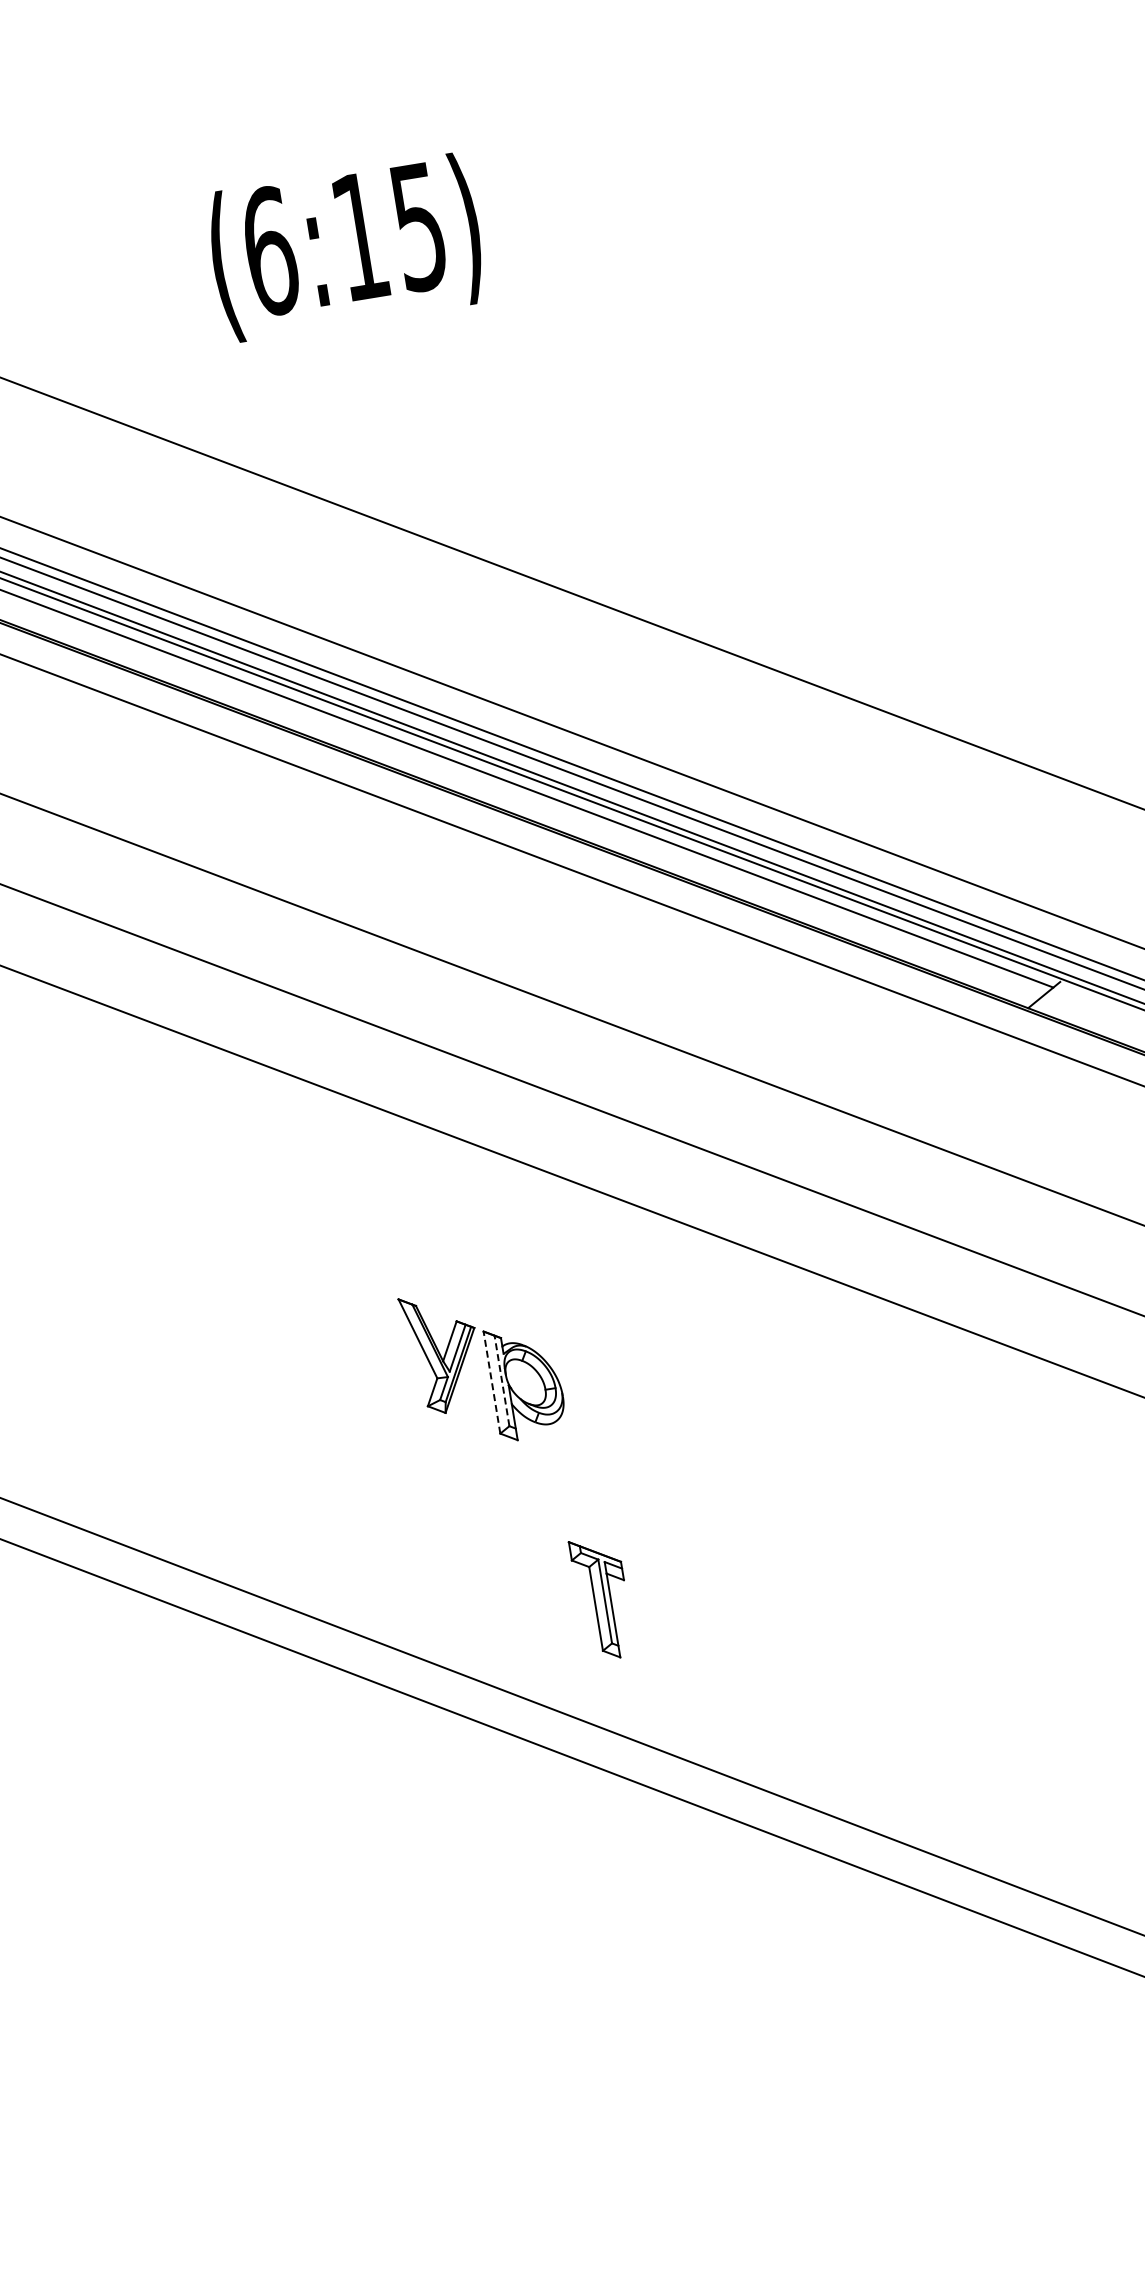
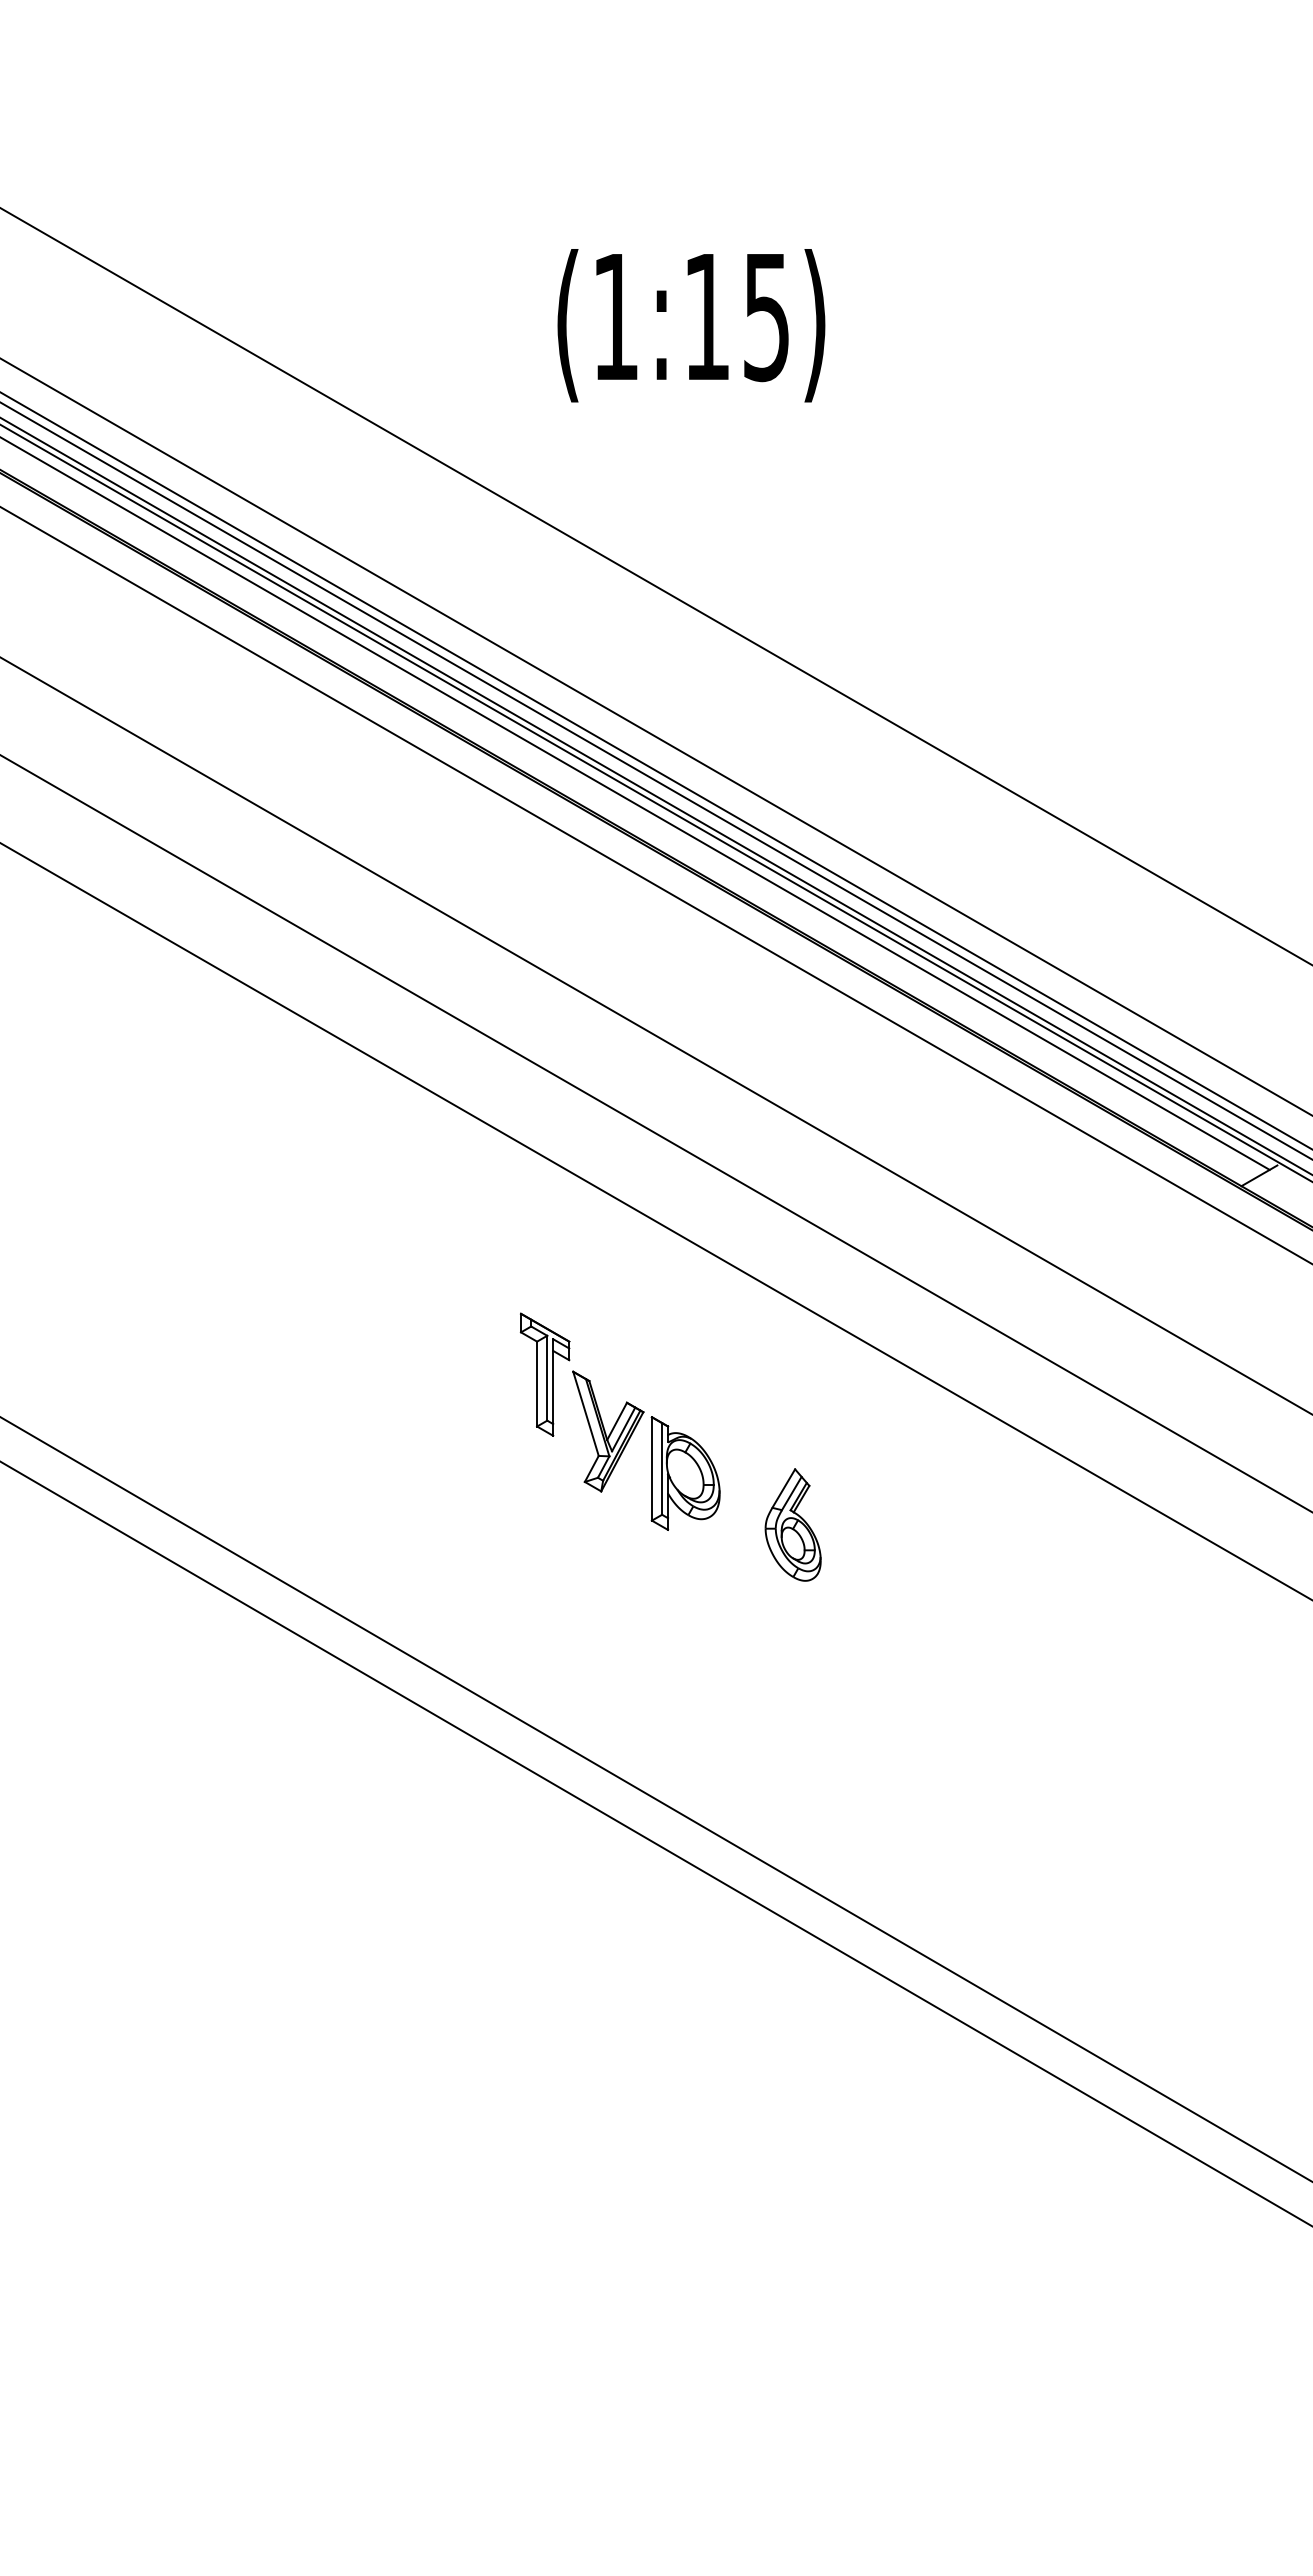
text: (269, 250) -> (615, 316), (6:15) -> (1:15)
line: (502, 1380) -> (662, 1468), dashed -> solid
line: (491, 1382) -> (651, 1468), dashed -> solid
part: (639, 1414) -> (792, 1524), added
part: (601, 1598) -> (544, 1374), moved

